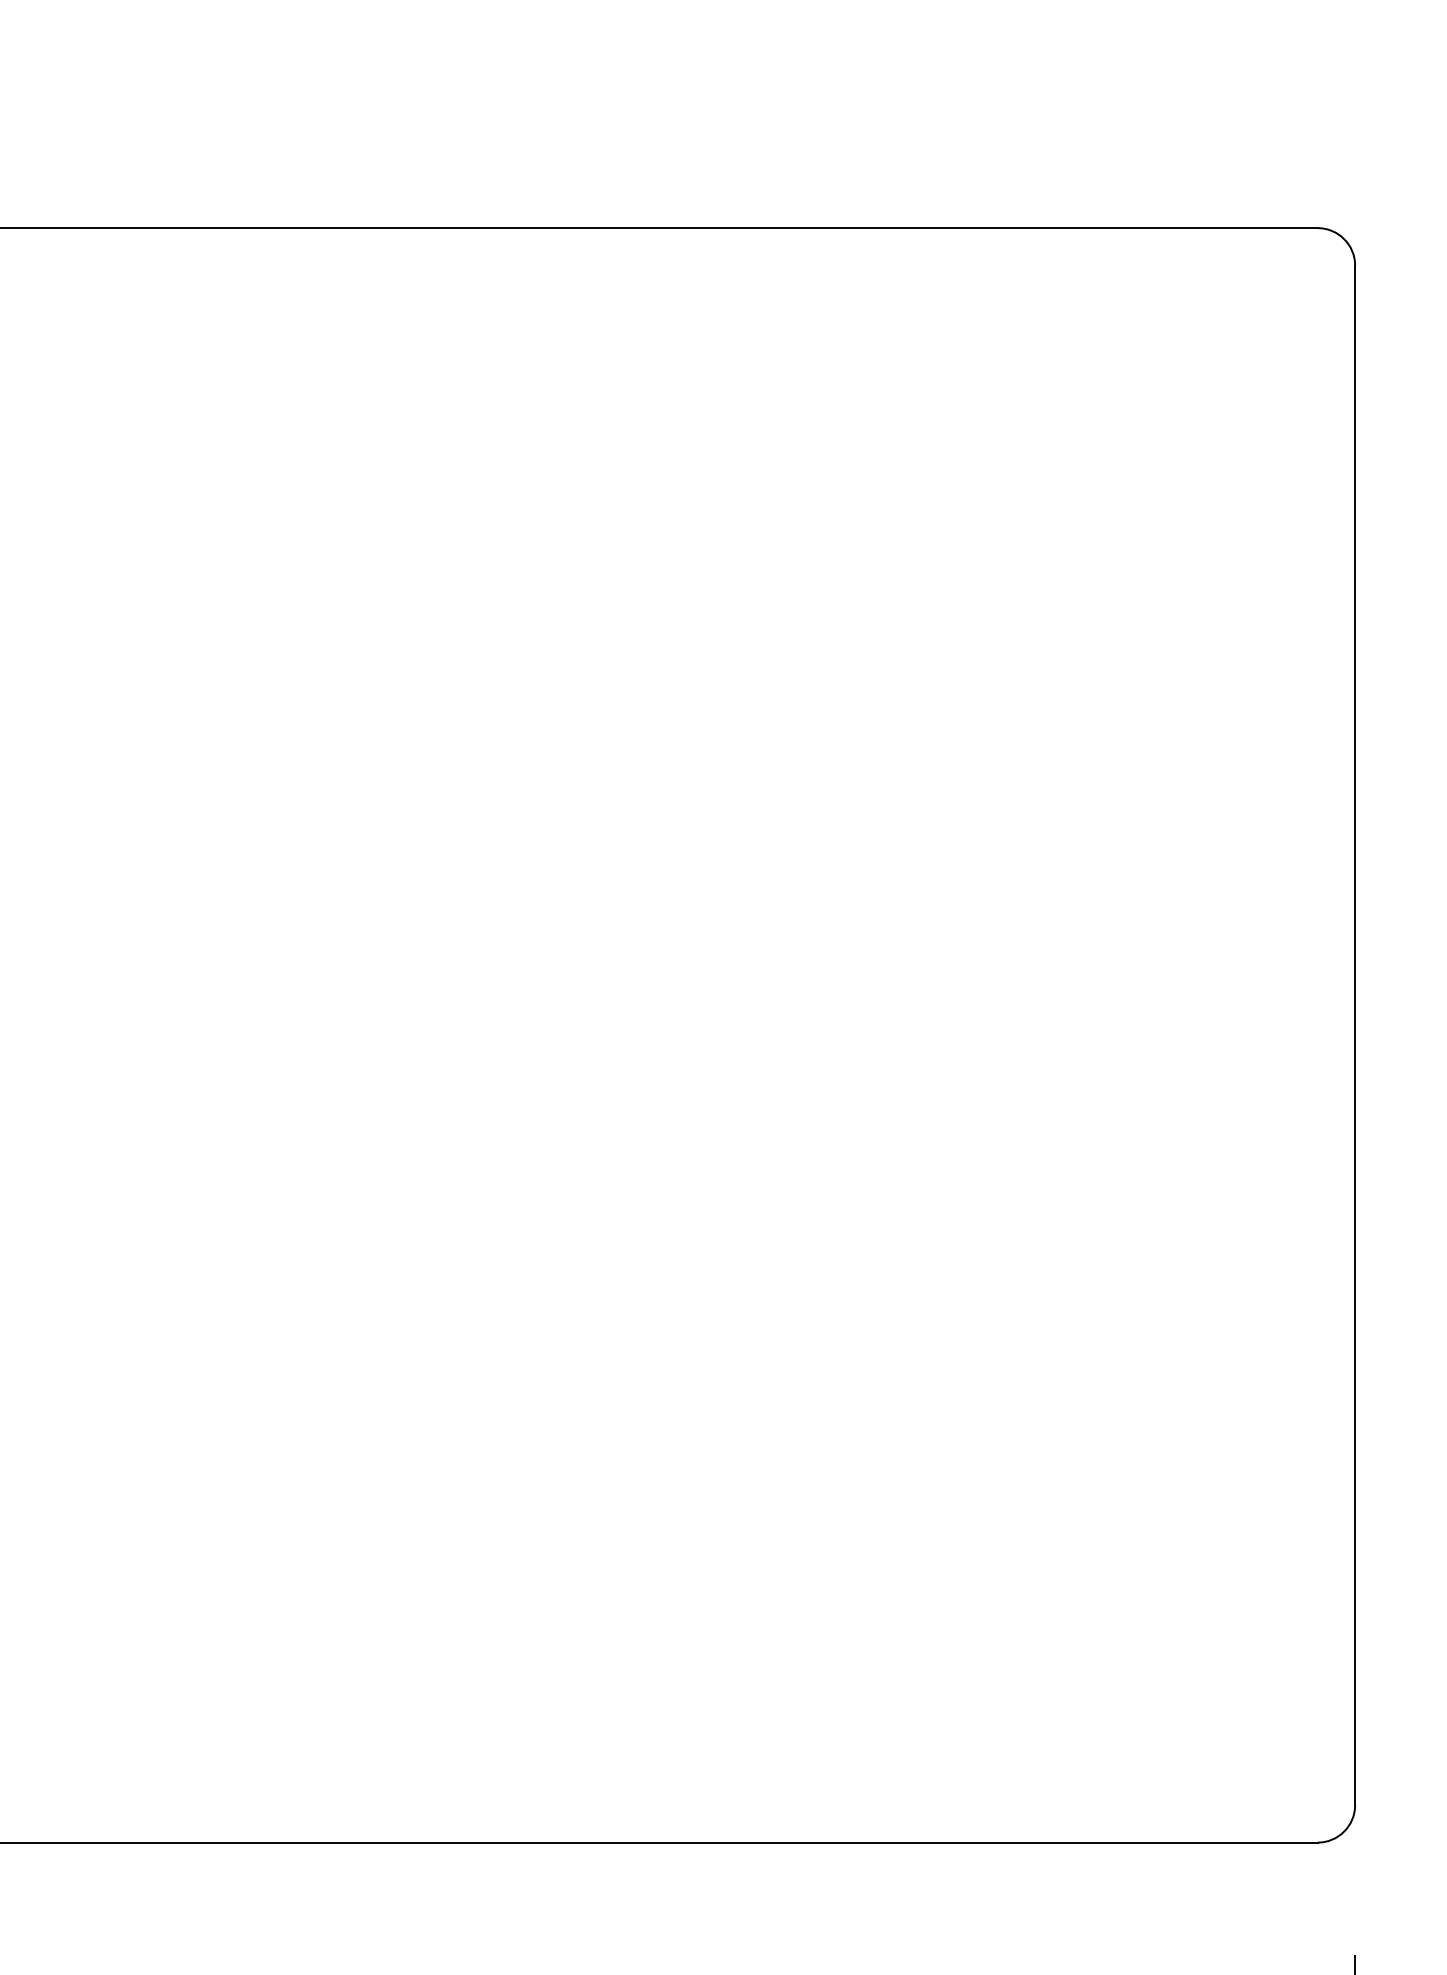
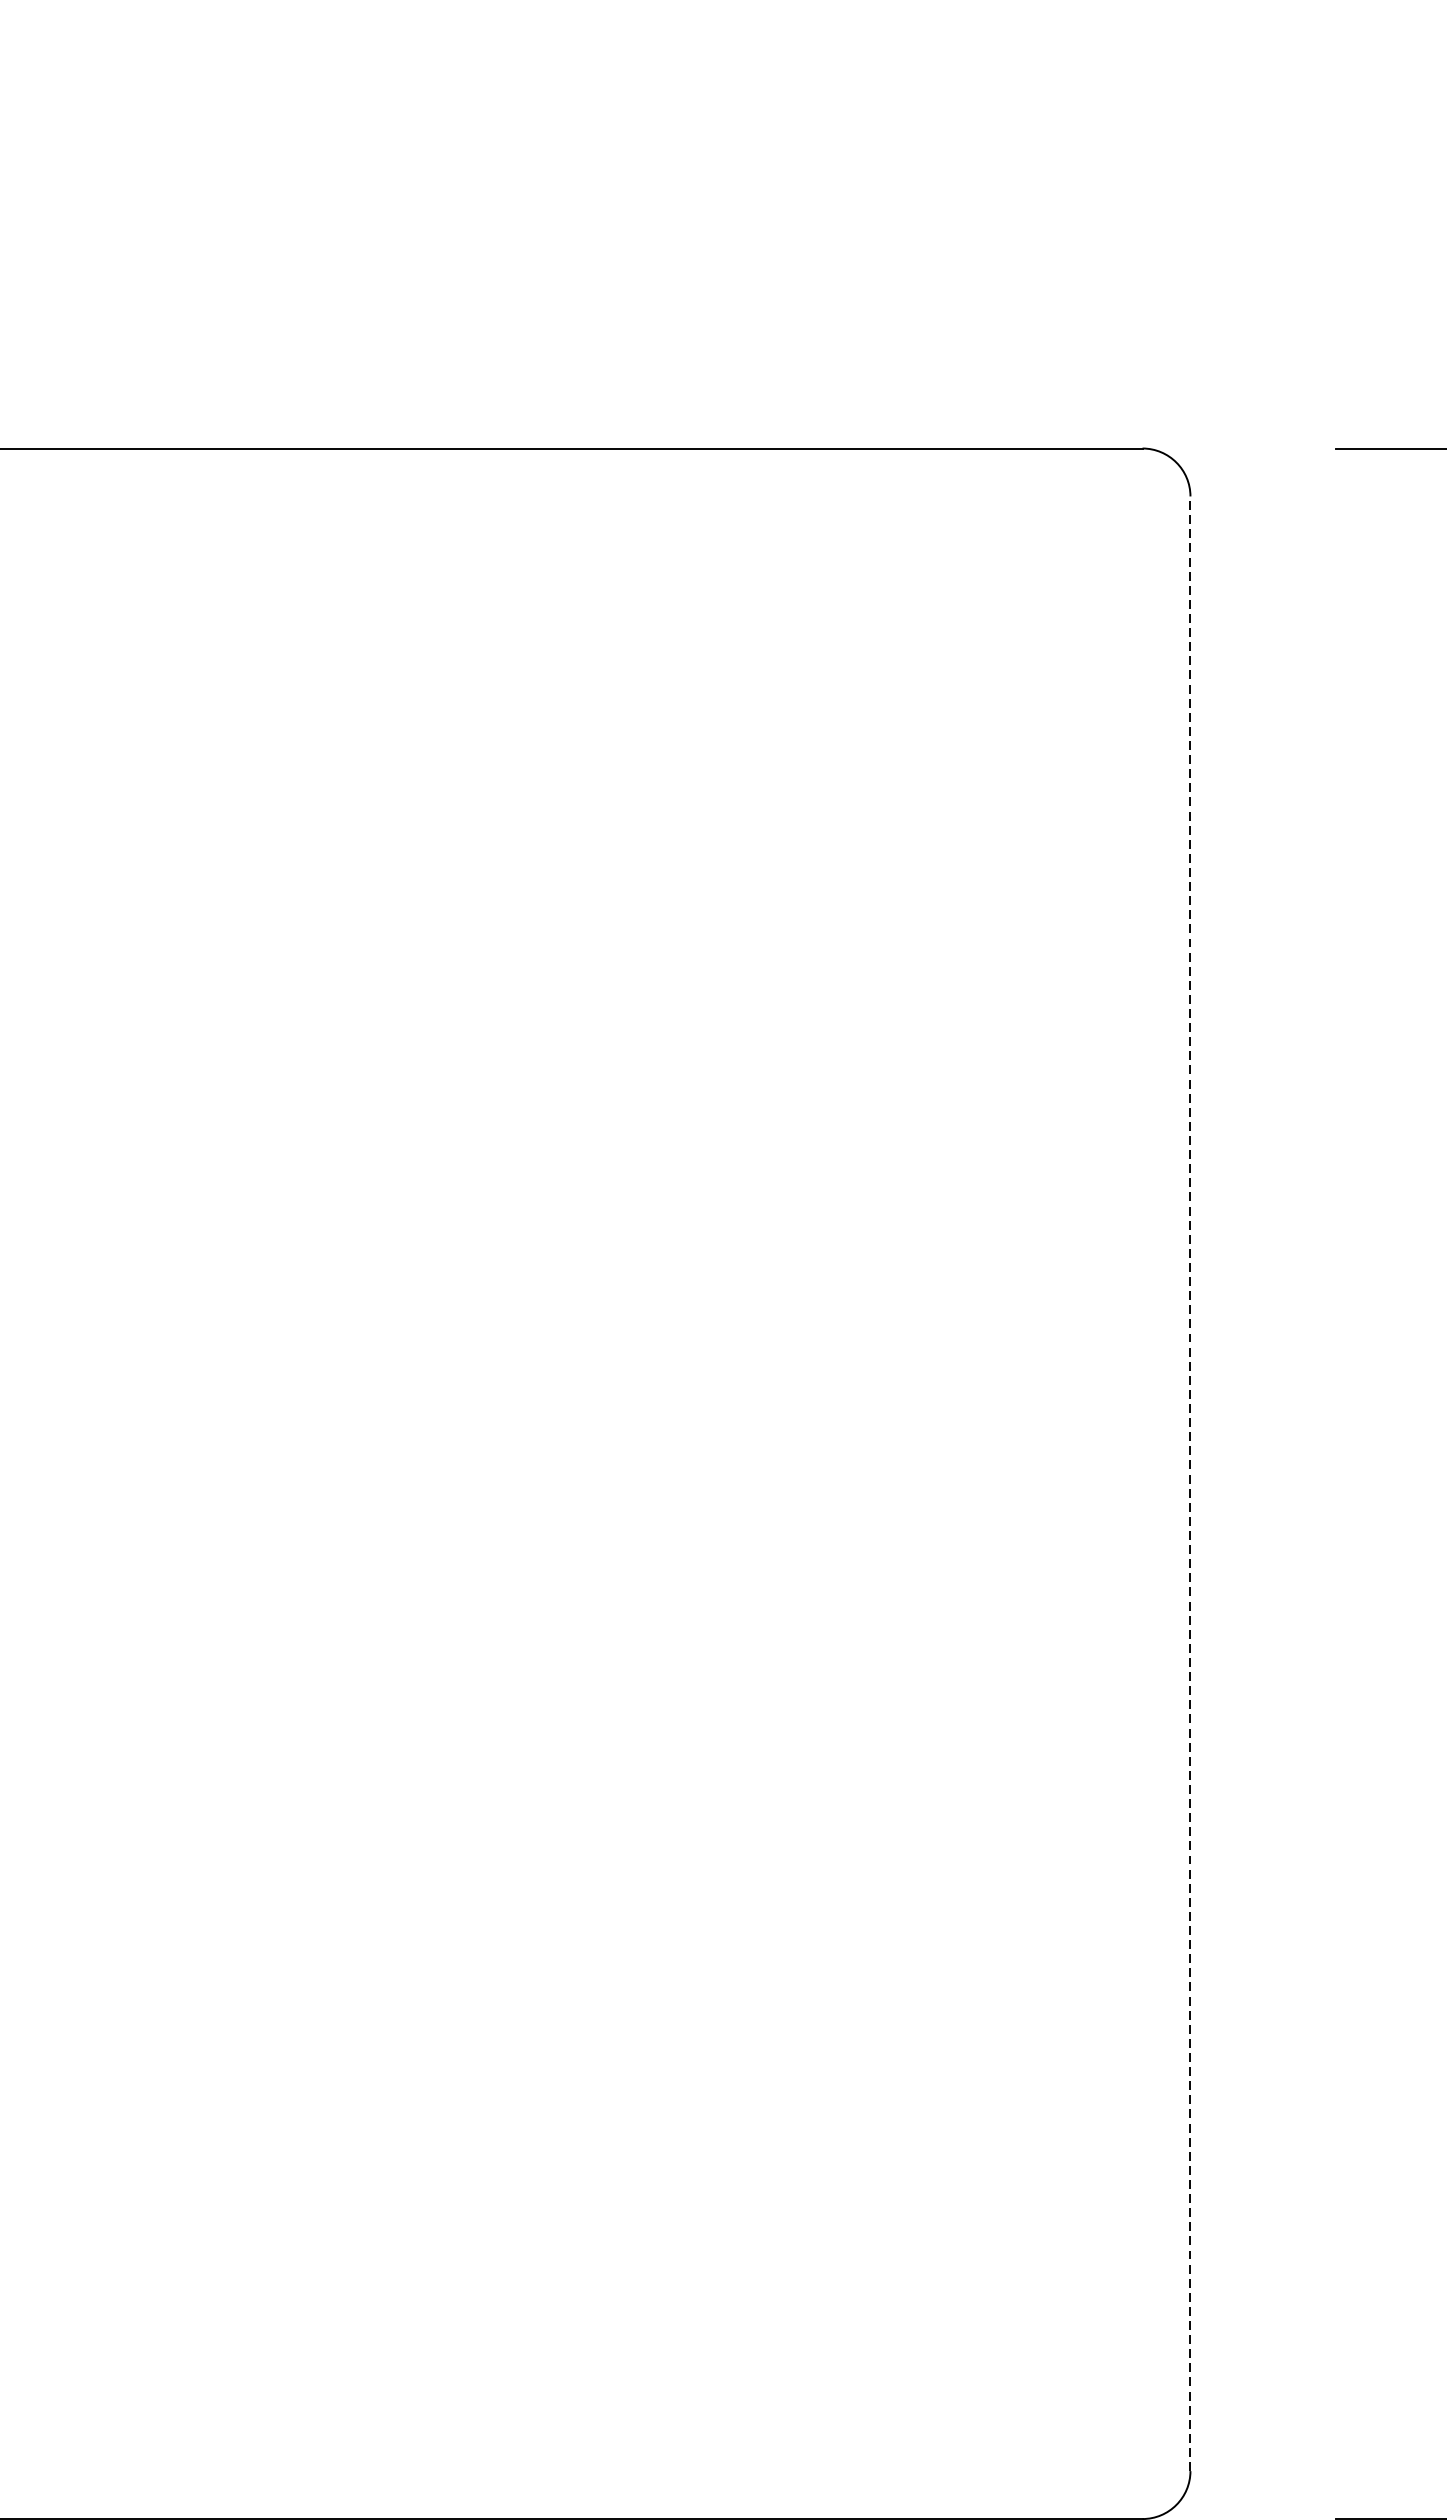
line: (1355, 1035) -> (1190, 1483), solid -> dashed

